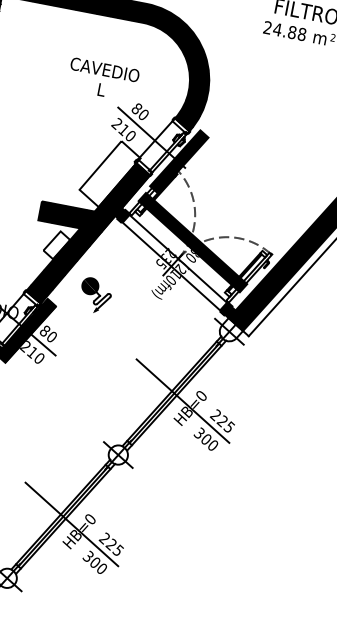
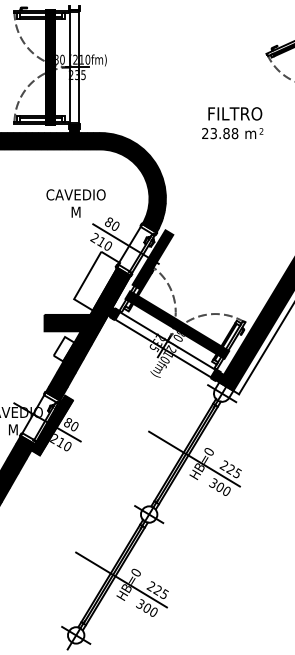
text: (277, 29) -> (213, 133), 24.88 -> 23.88
text: (100, 88) -> (75, 211), L -> M
part: (95, 295) -> (104, 384), removed

